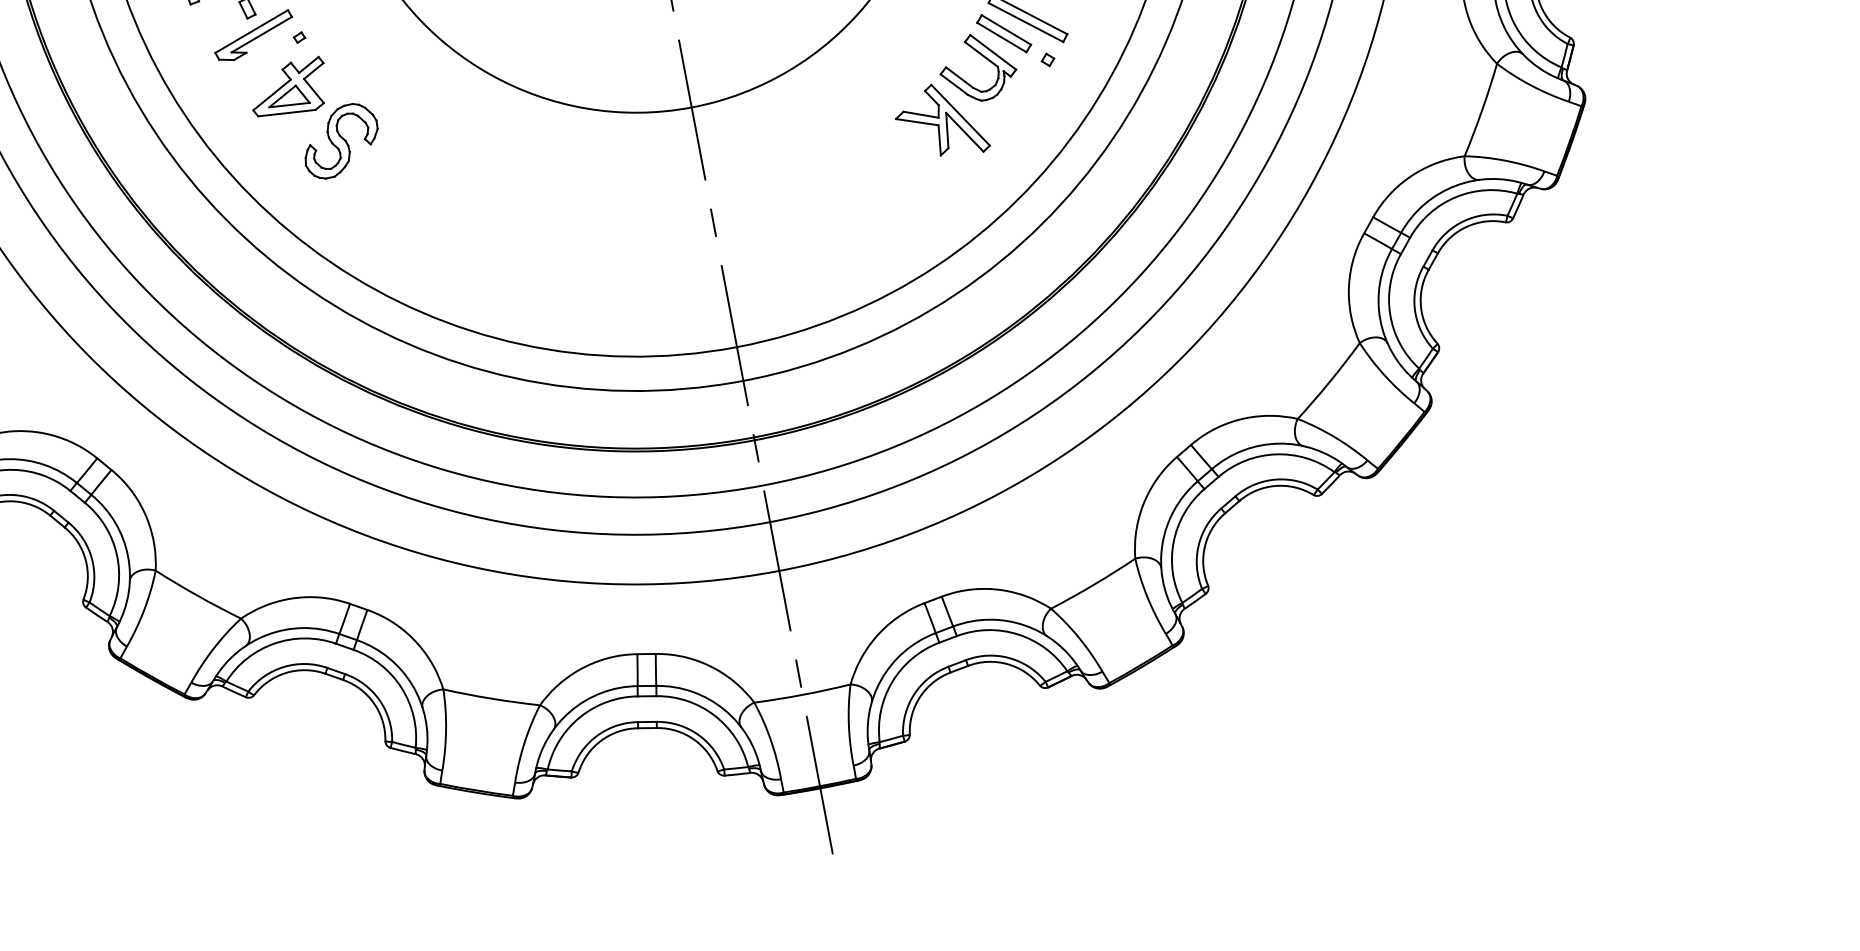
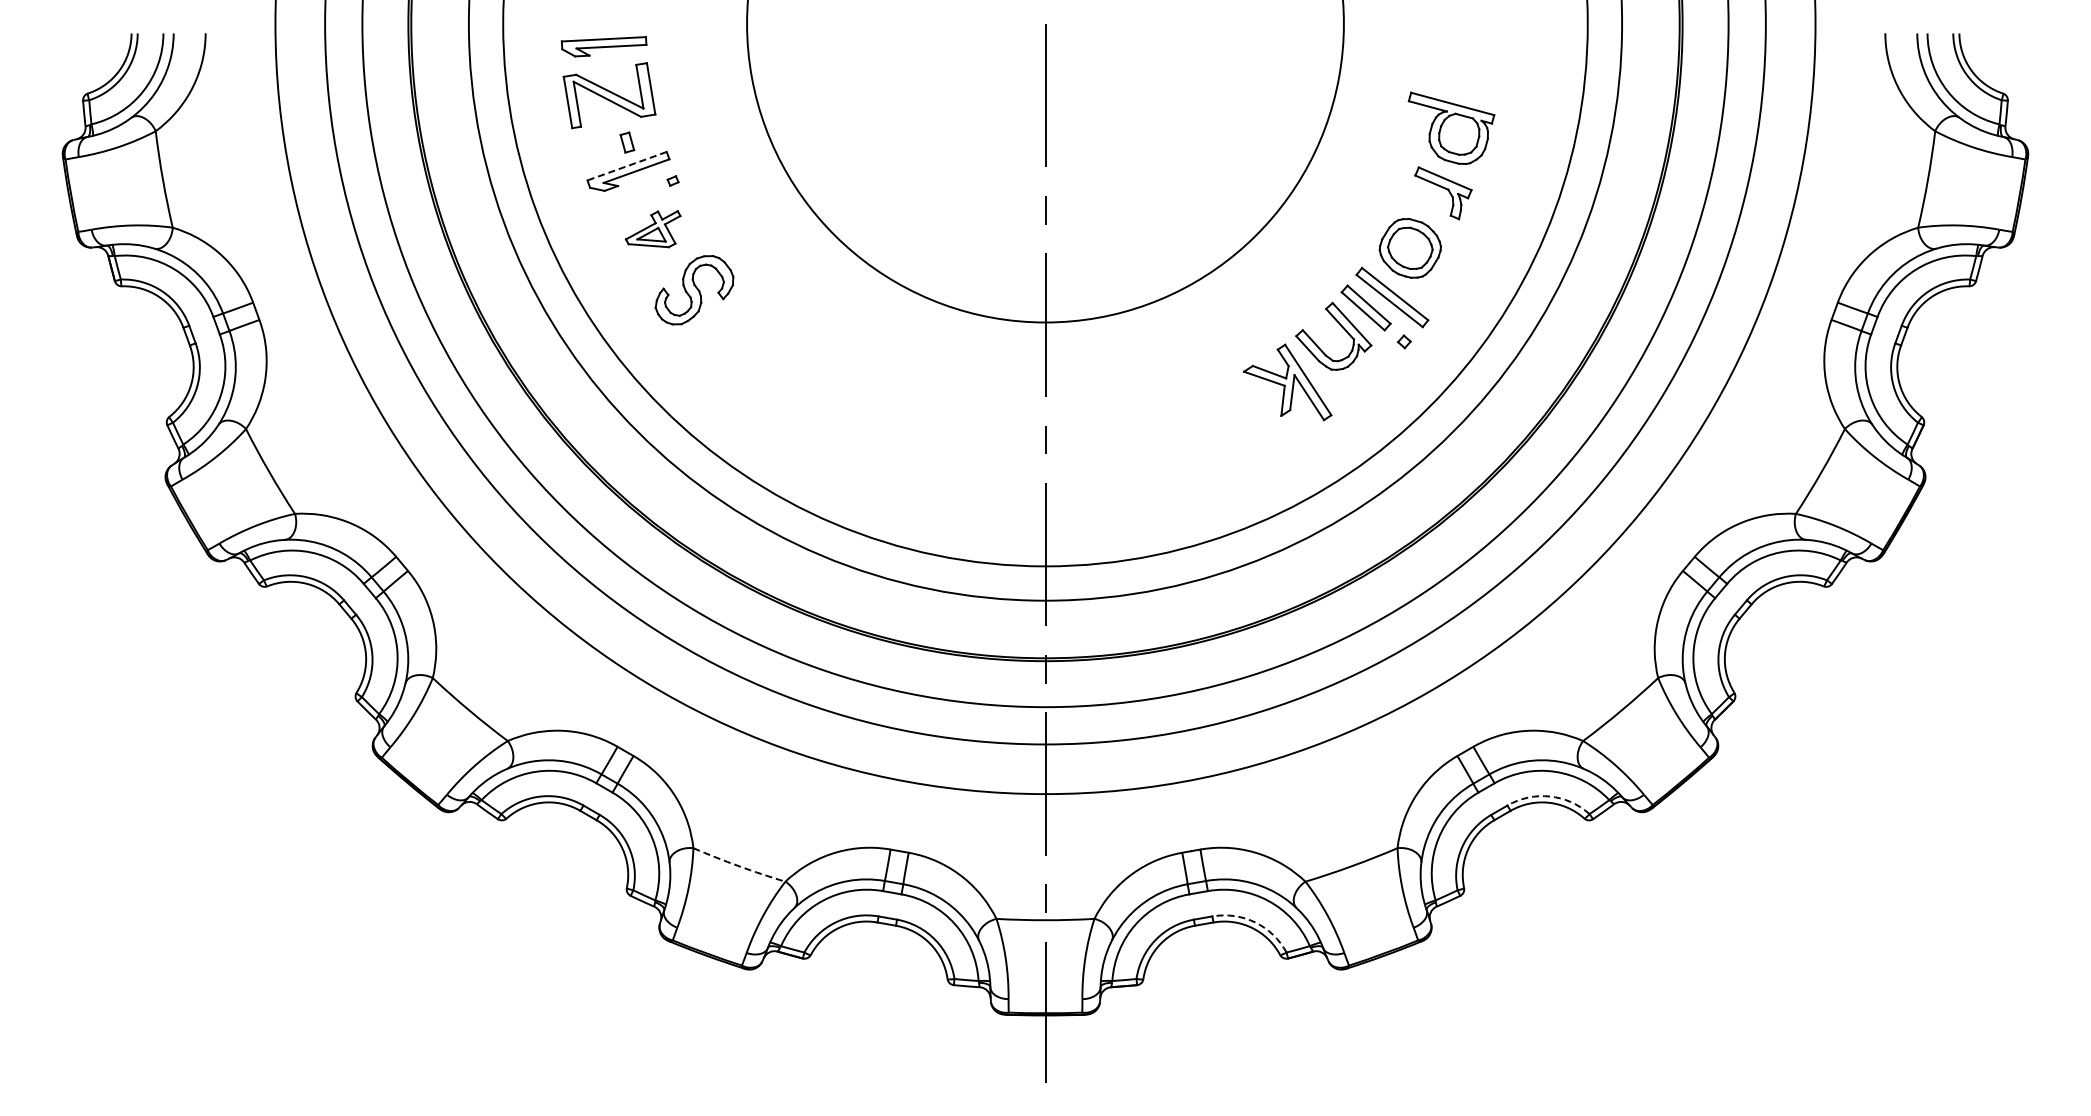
line: (251, 32) -> (626, 166), solid -> dashed
part: (289, 87) -> (653, 228), size x0.7
arc: (1274, 479) -> (1549, 796), solid -> dashed
arc: (1009, 658) -> (1255, 922), solid -> dashed
arc: (491, 699) -> (738, 866), solid -> dashed

